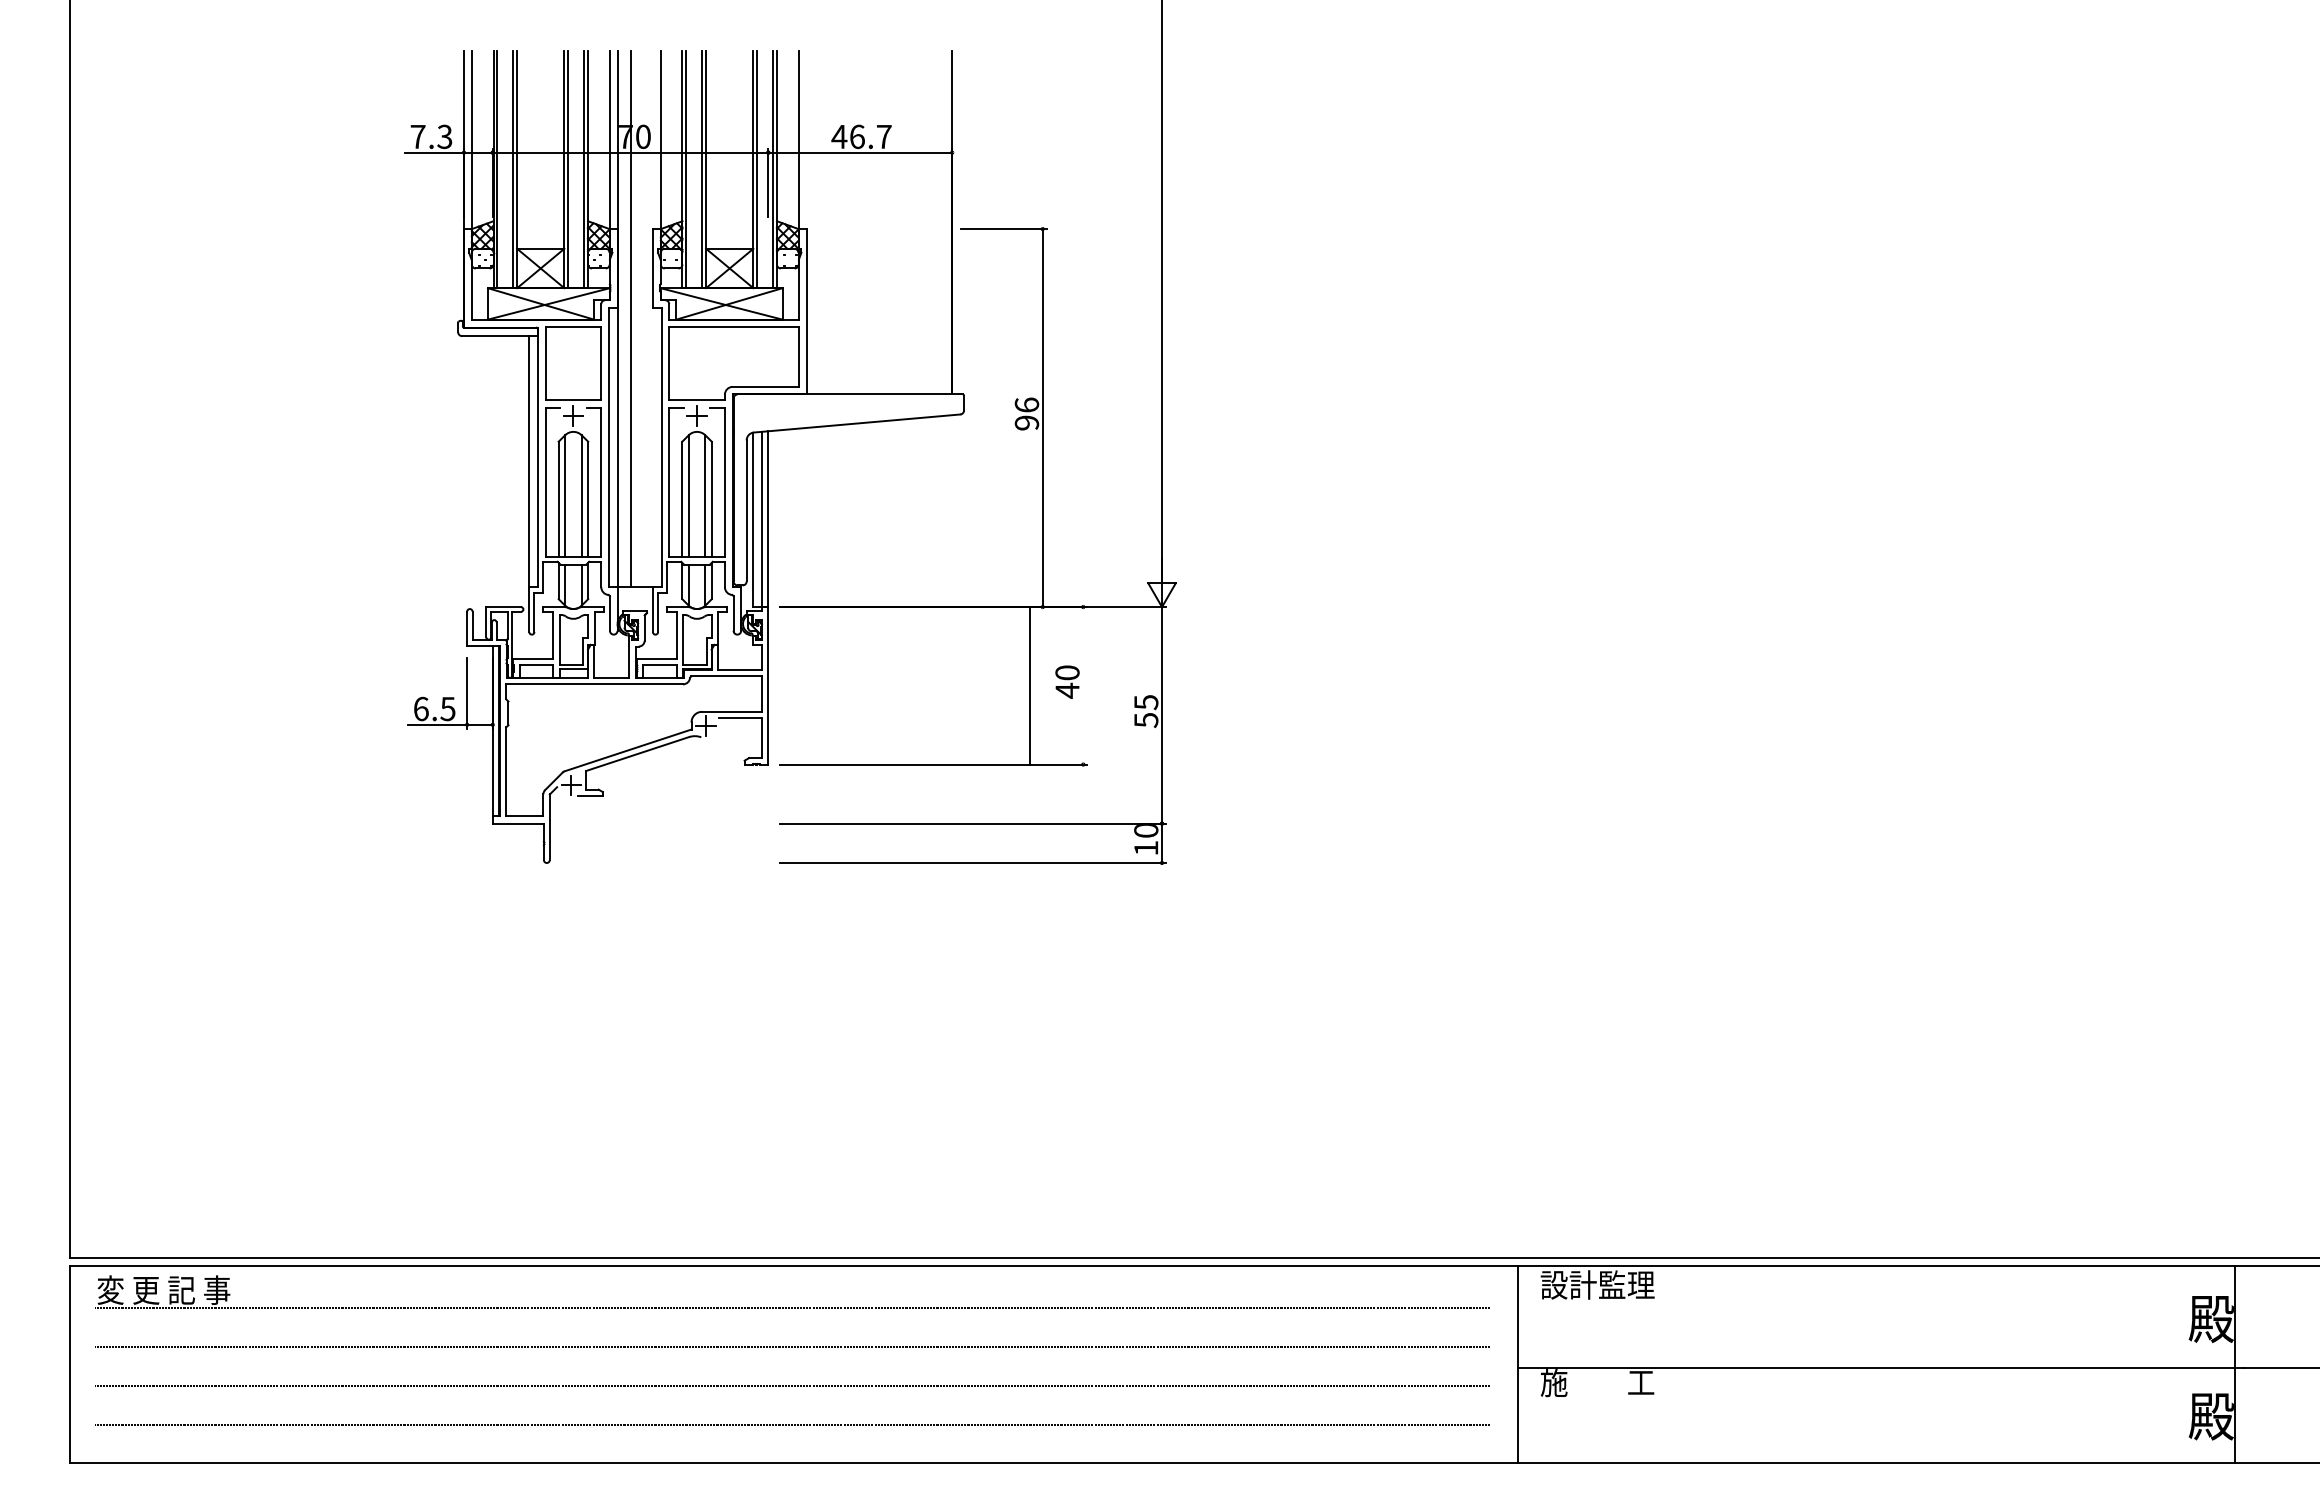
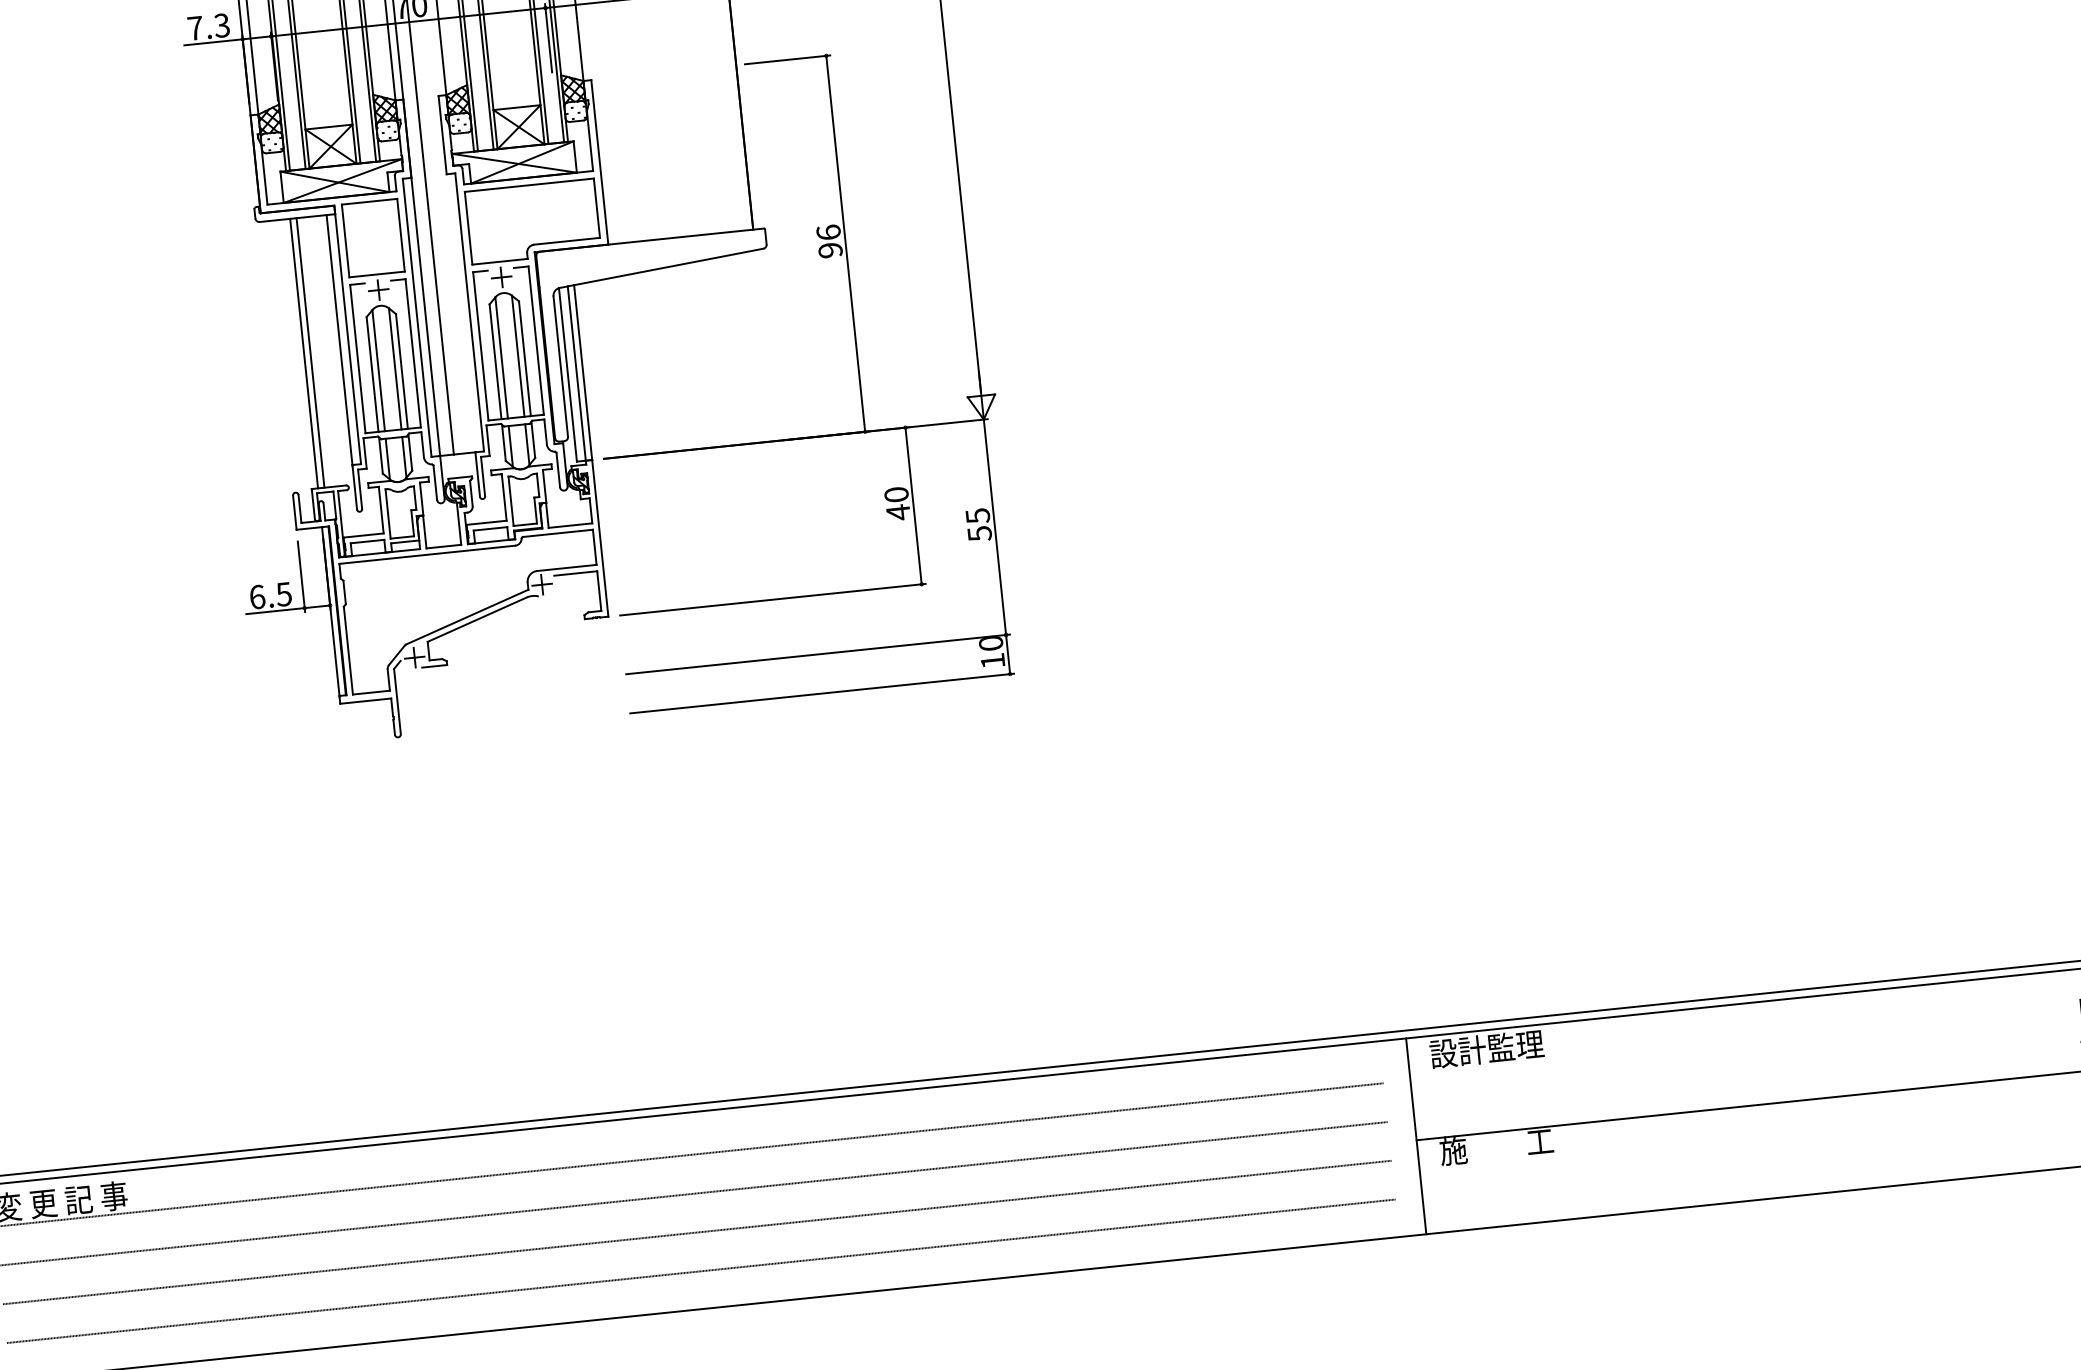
line: (492, 471) -> (303, 353), added
line: (499, 471) -> (310, 352), added
line: (1030, 685) -> (913, 505), moved

